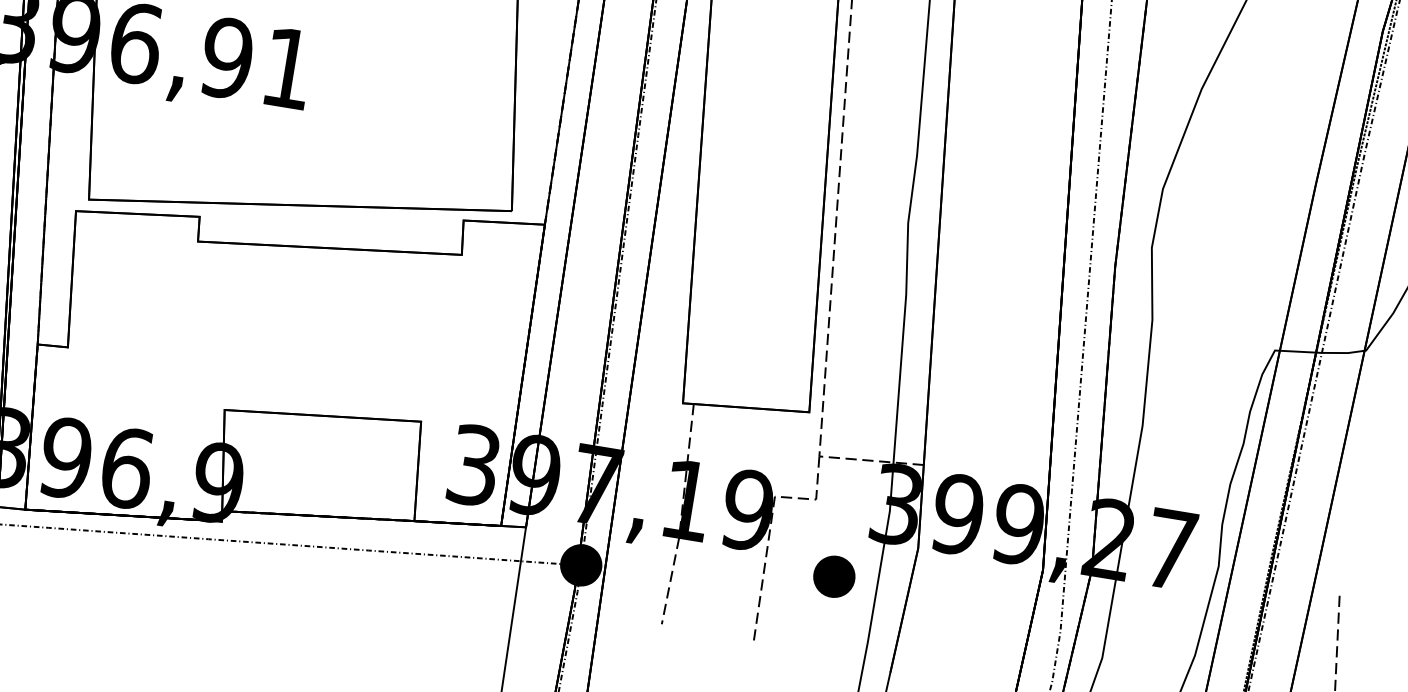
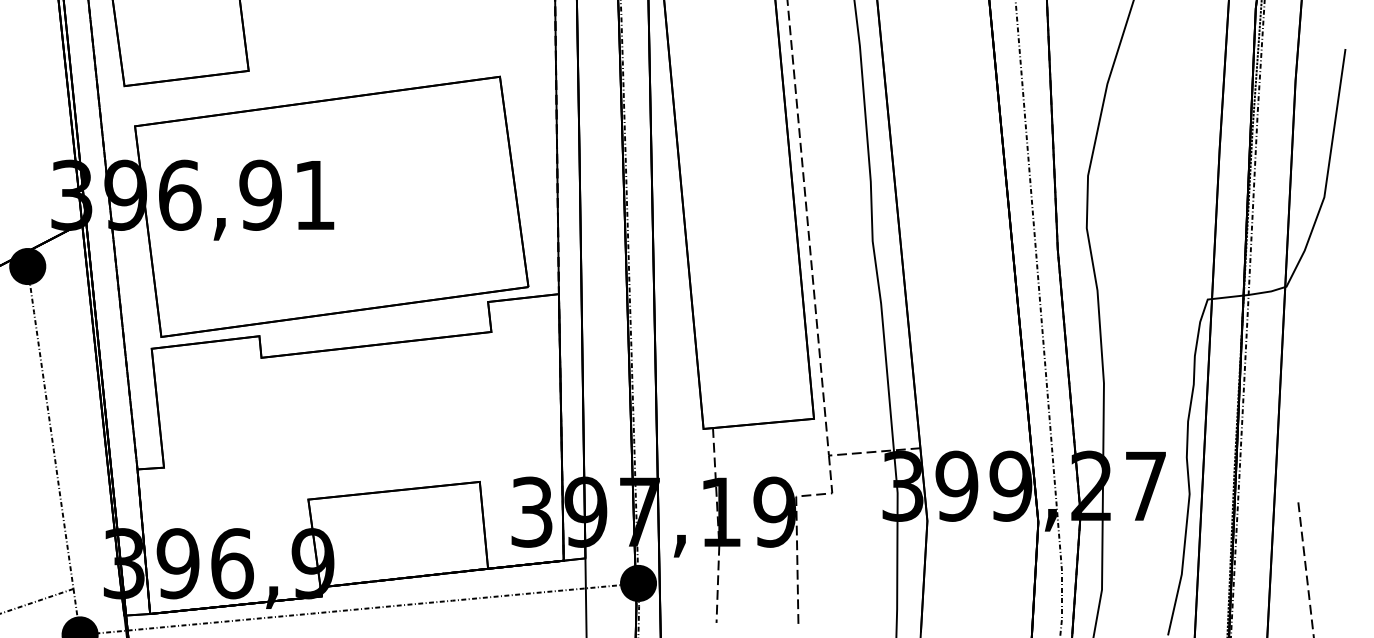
part: (833, 576) -> (858, 557), removed

